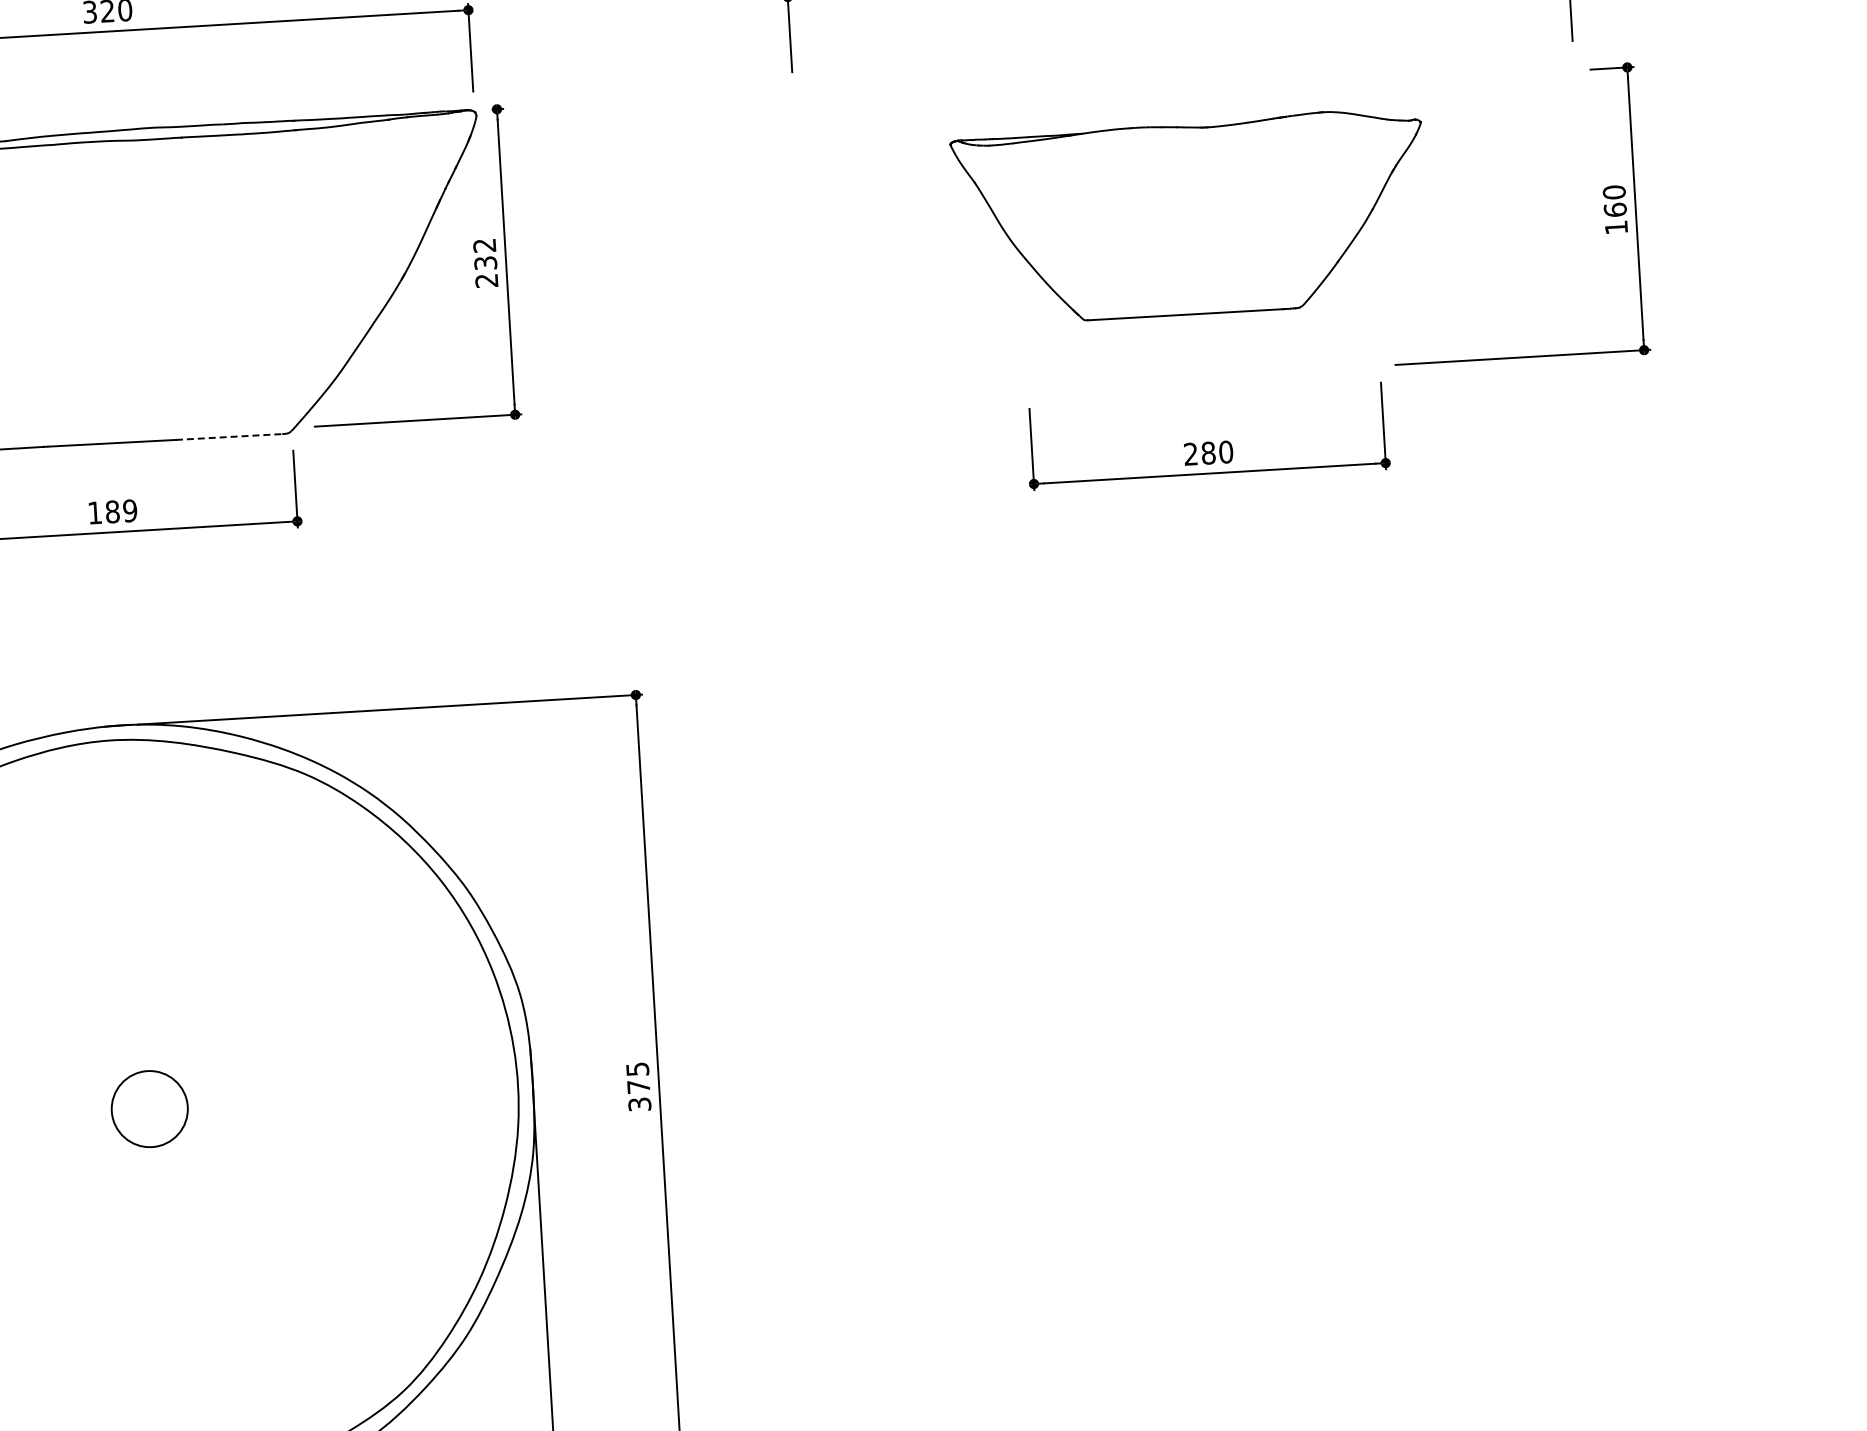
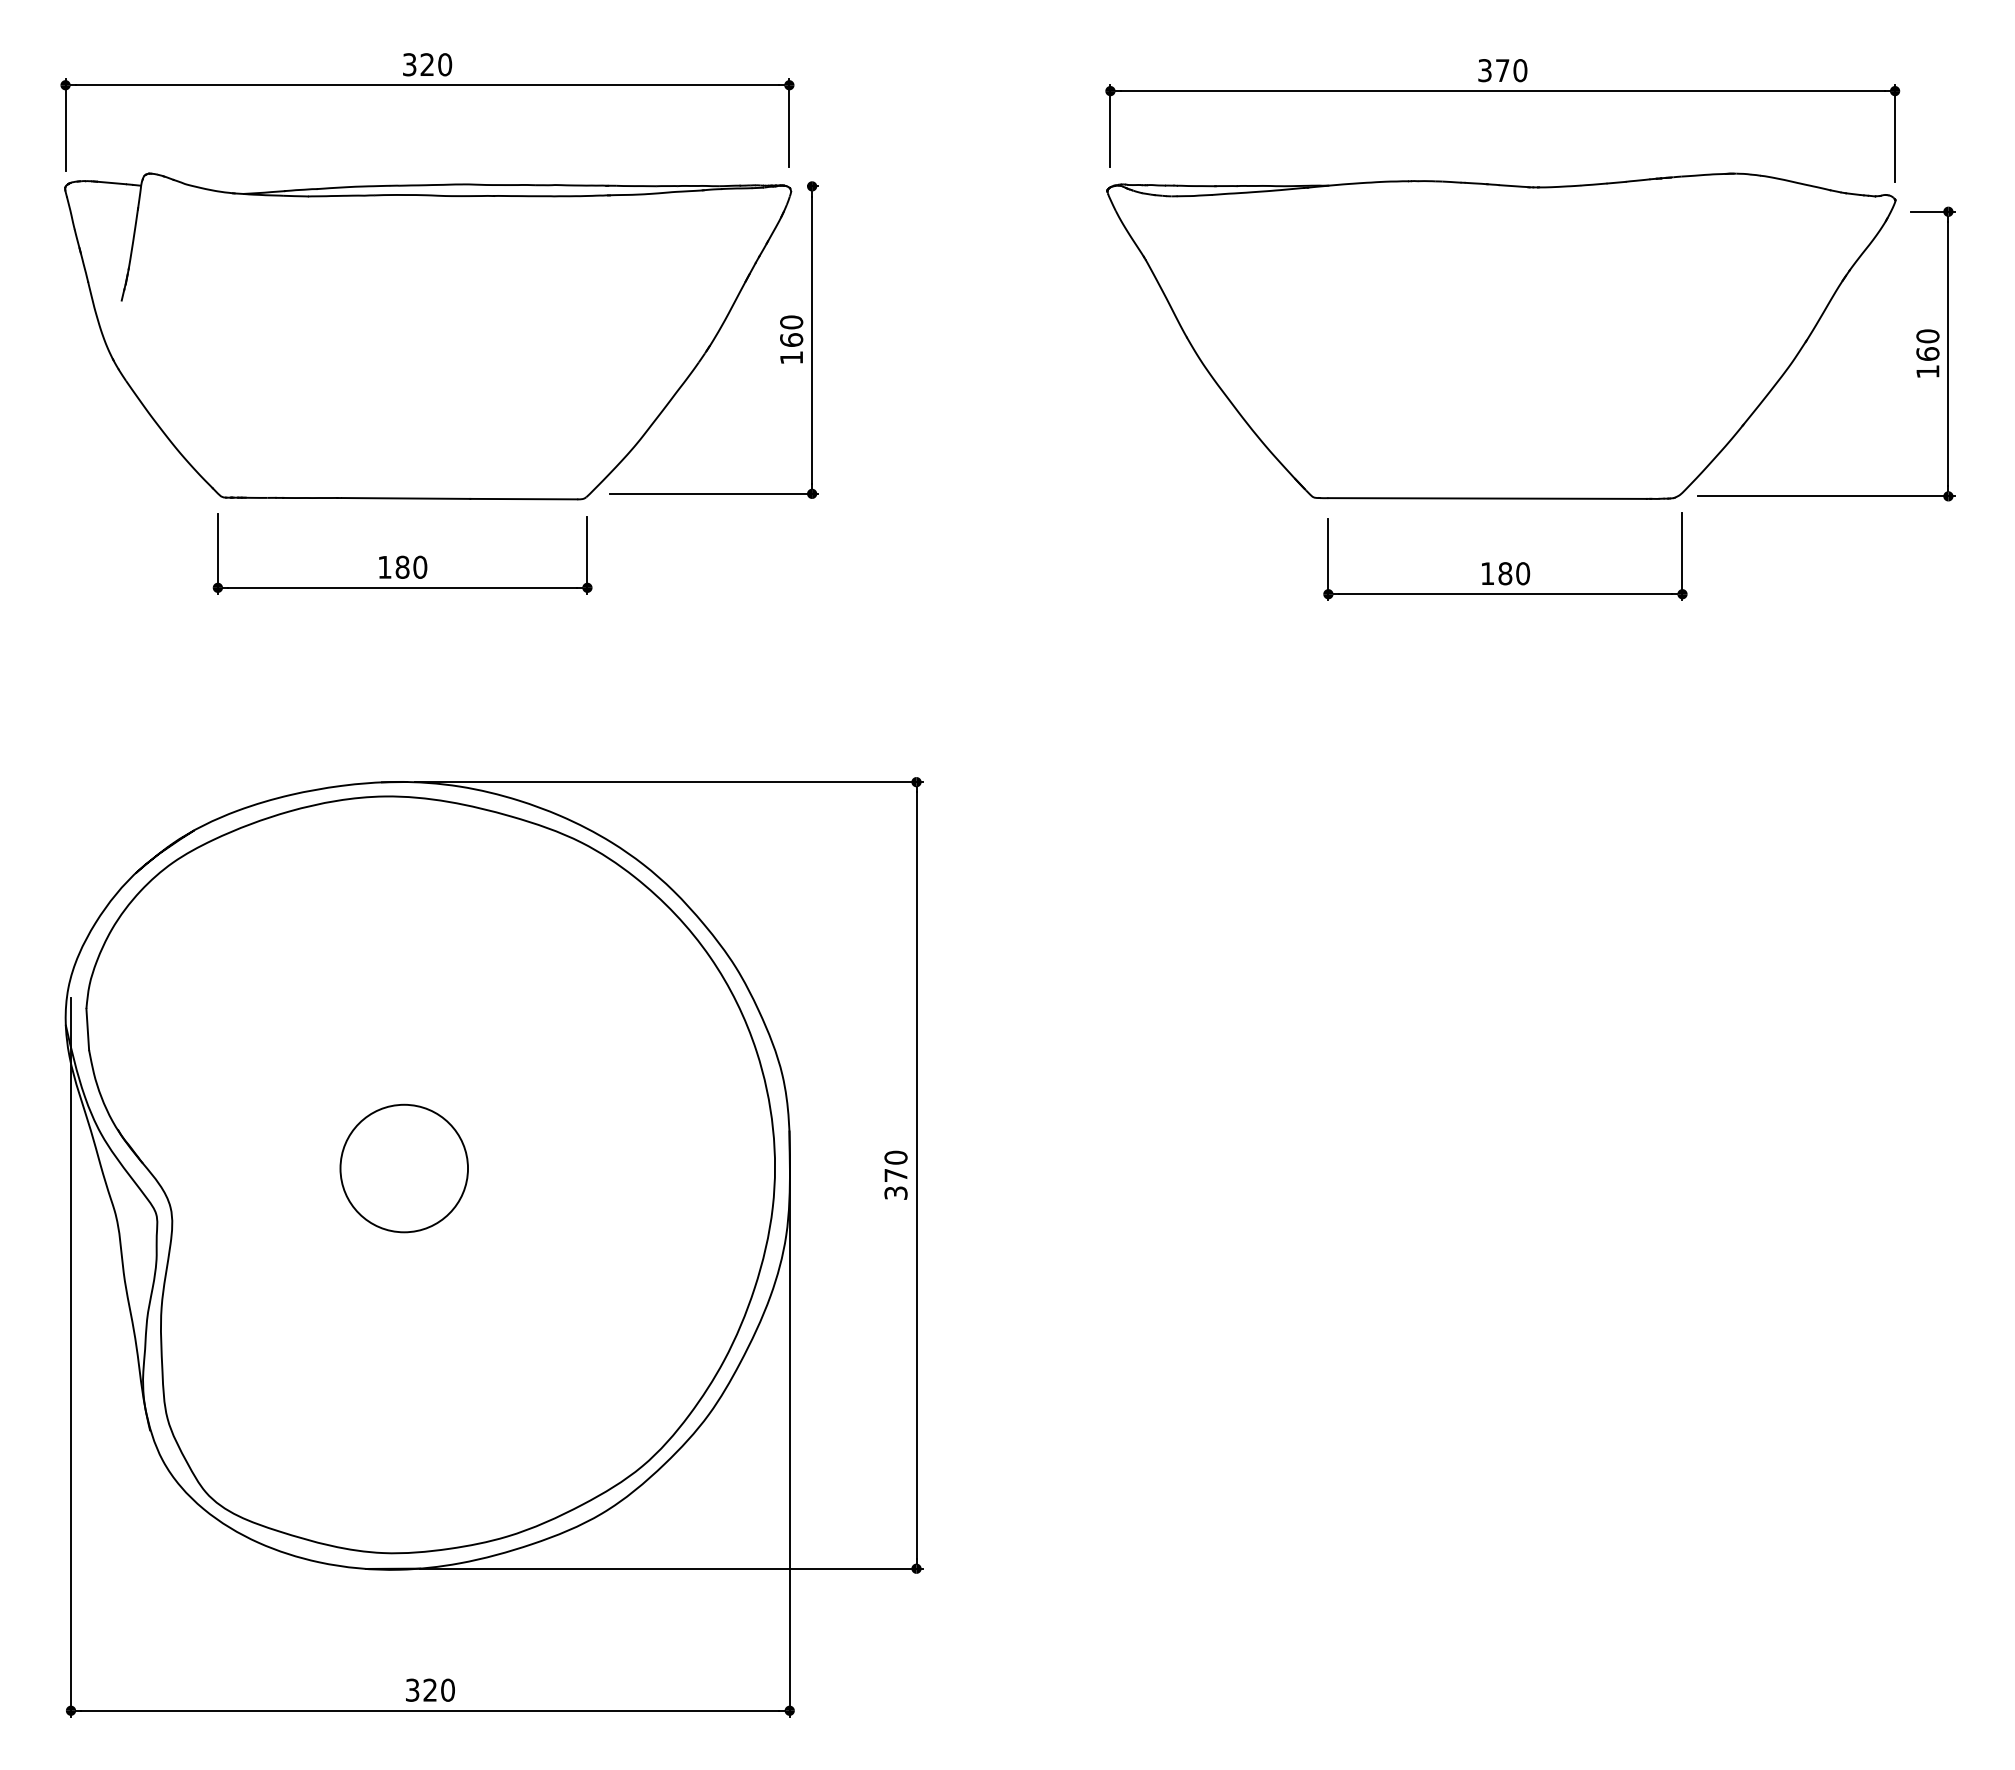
part: (1190, 216) -> (1501, 335), size x1.67
text: (485, 262) -> (791, 339), 232 -> 160
line: (229, 437) -> (524, 499), dashed -> solid
text: (1190, 454) -> (1487, 573), 280 -> 180
text: (130, 511) -> (420, 567), 189 -> 180
text: (637, 1069) -> (895, 1157), 375 -> 370
circle: (150, 1109) -> (404, 1168), size x1.67

